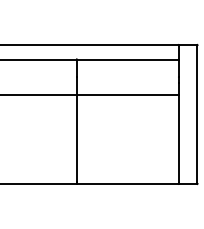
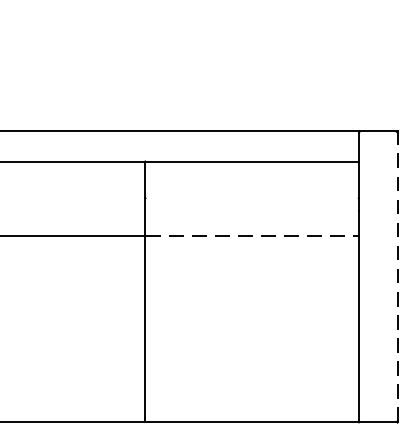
line: (127, 94) -> (251, 234), solid -> dashed
line: (197, 114) -> (397, 276), solid -> dashed

